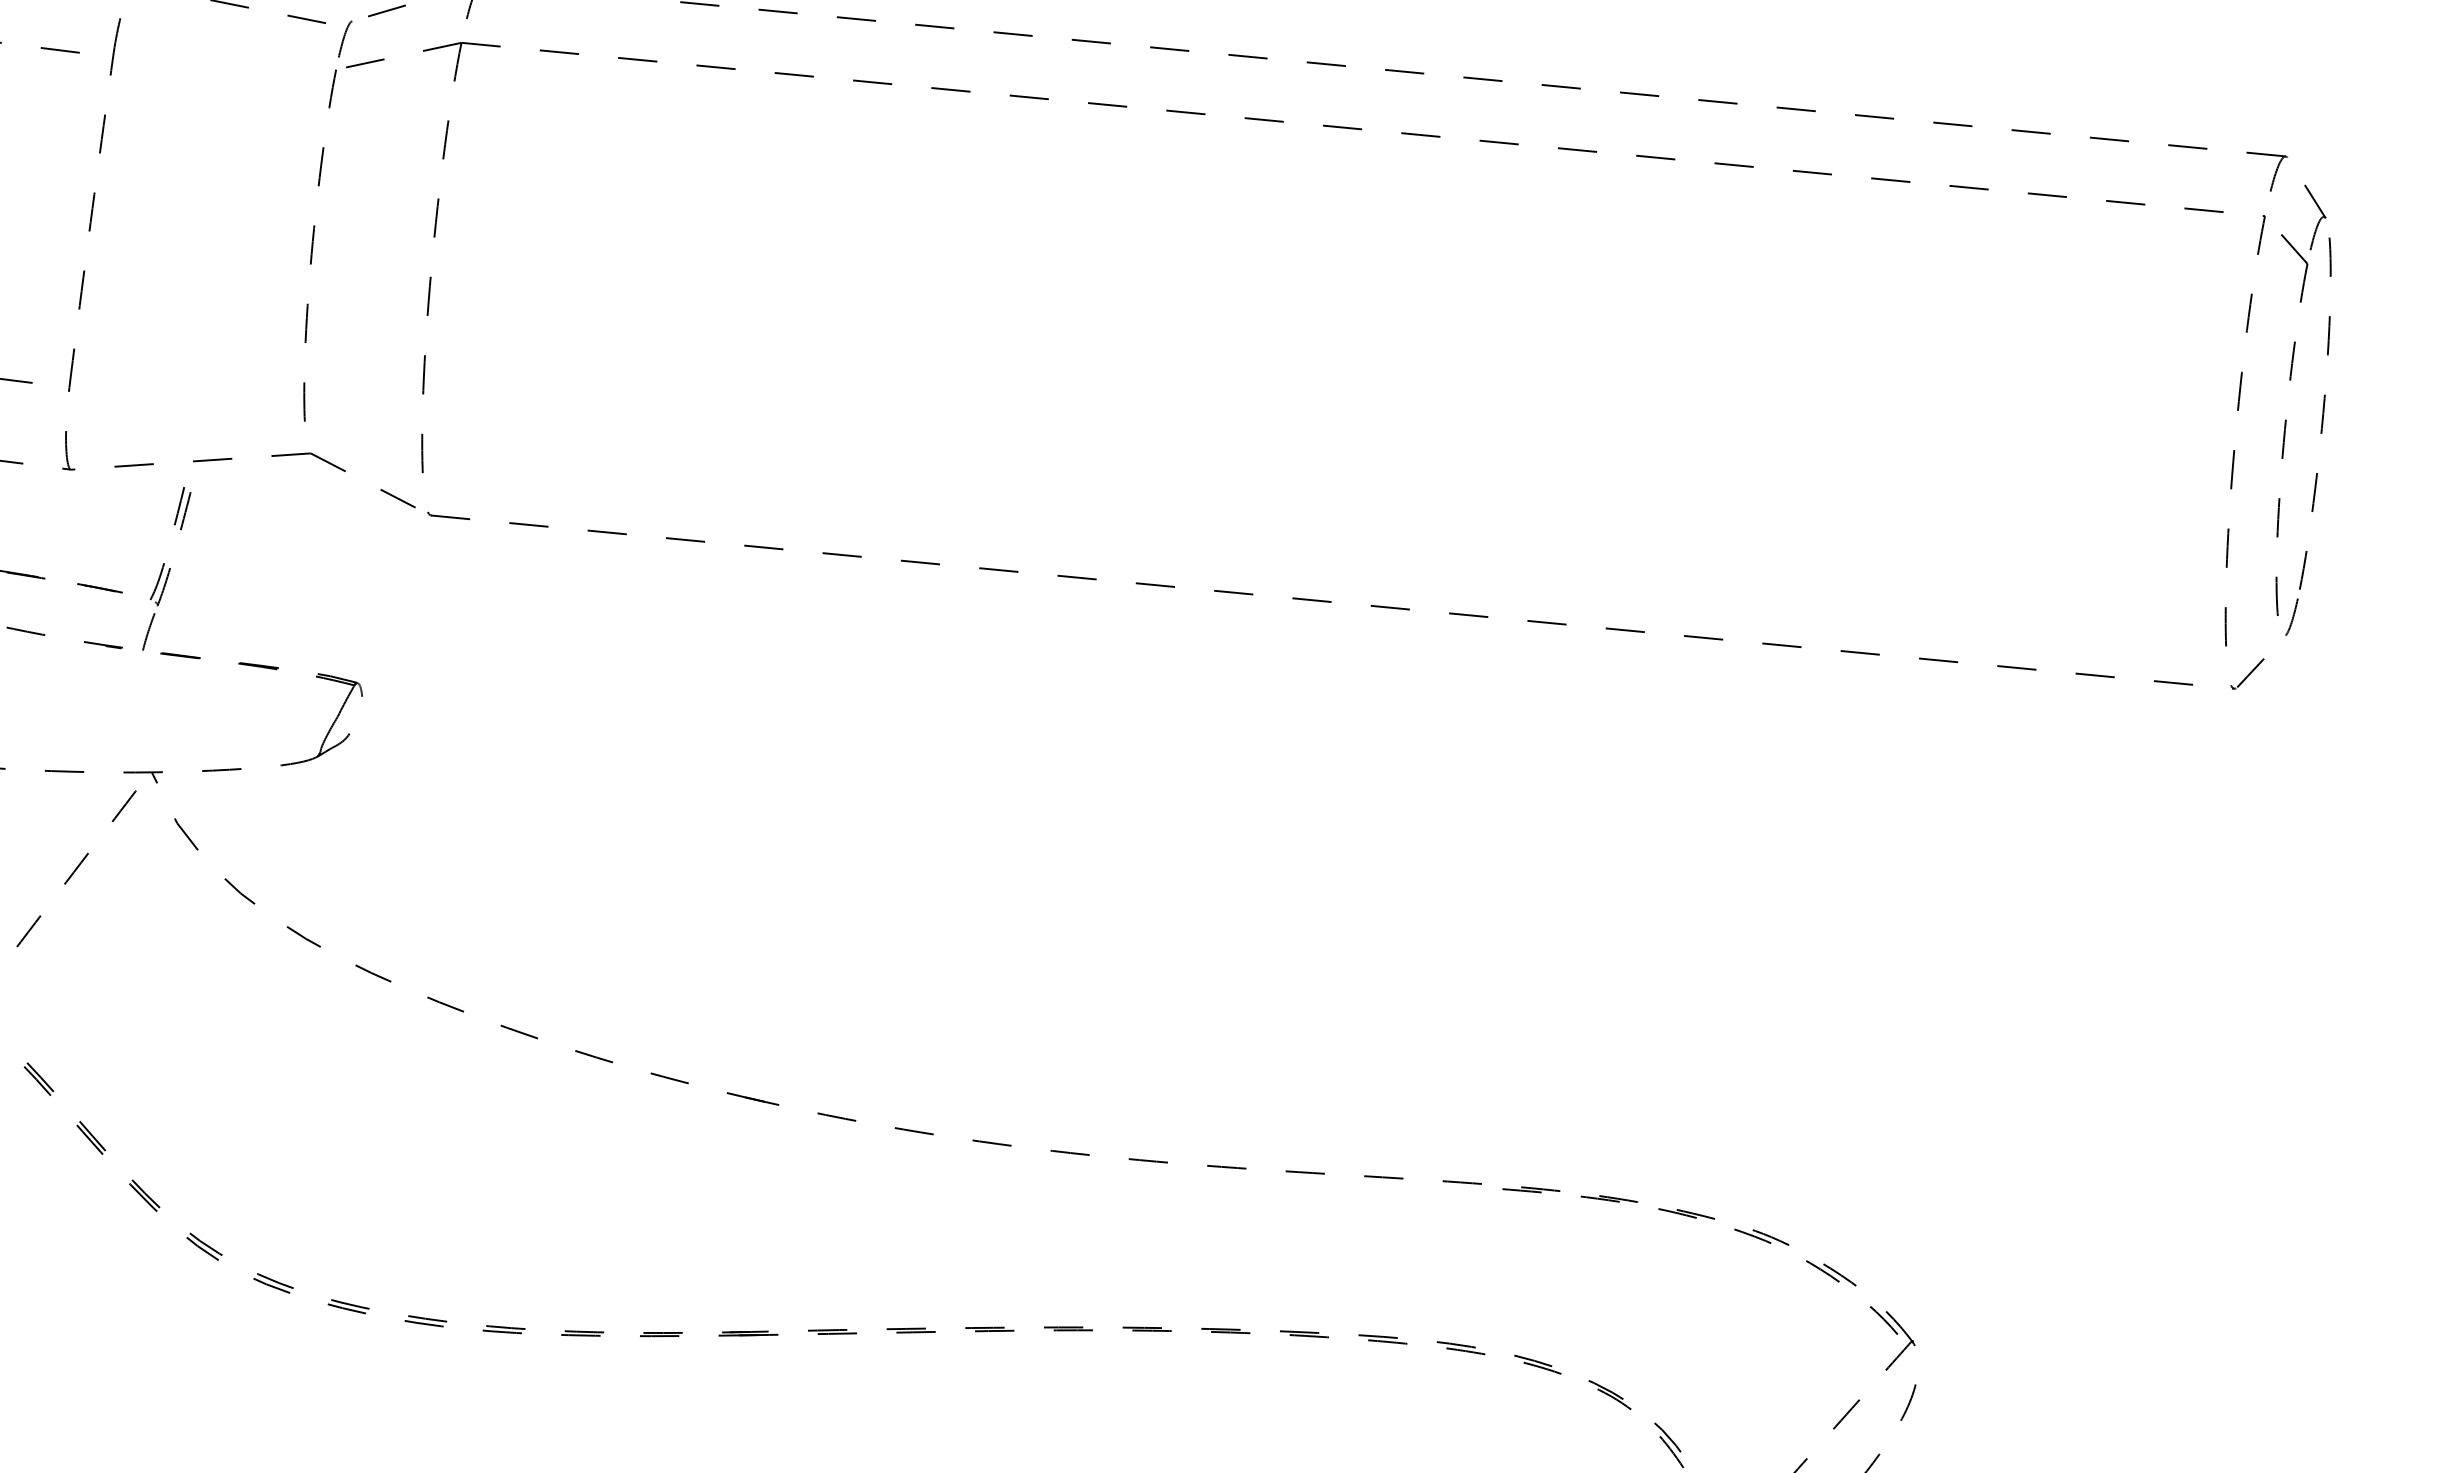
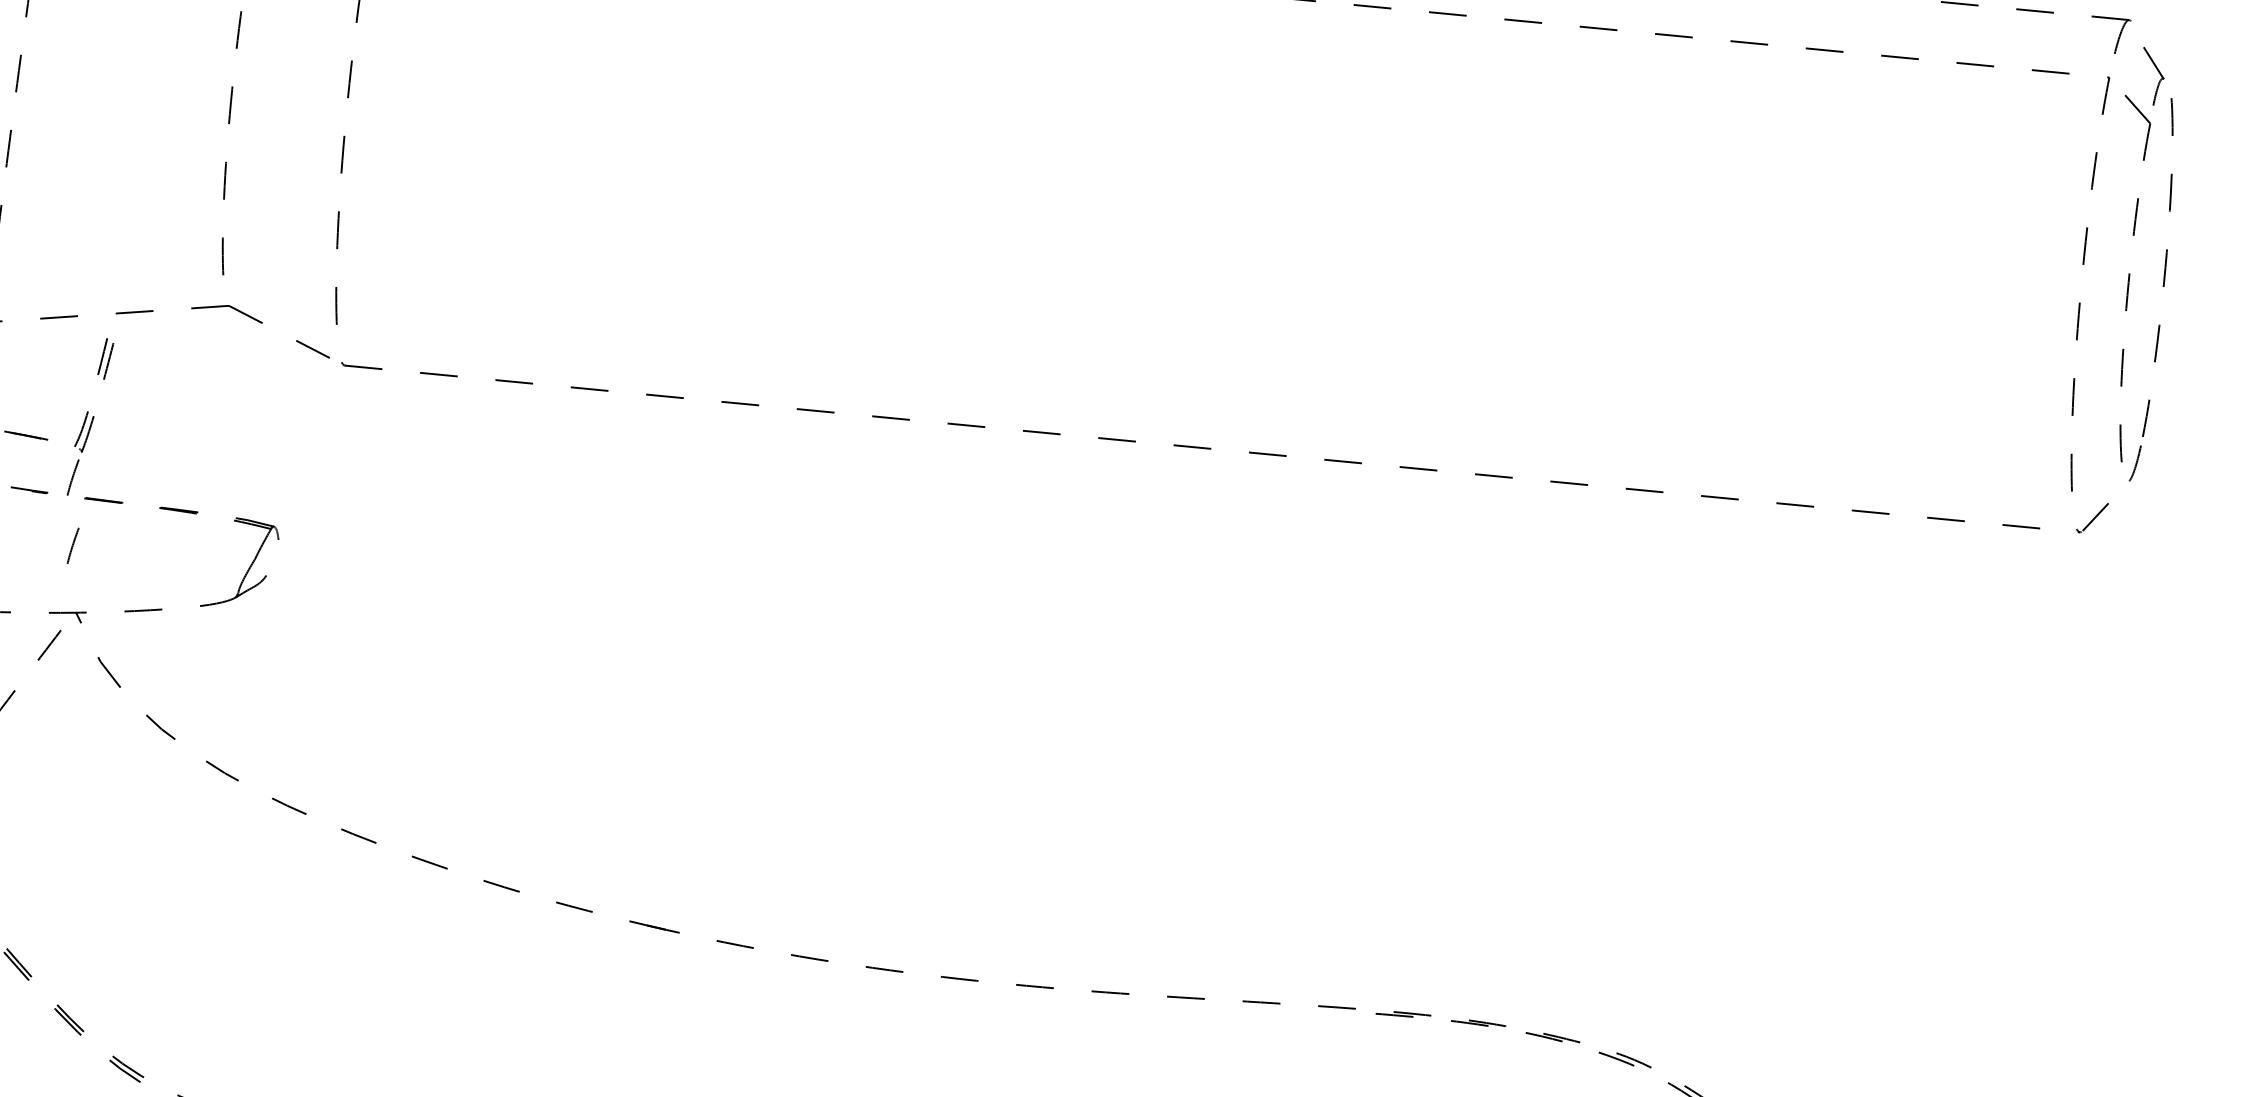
part: (2315, 217) -> (2157, 78), size x0.6
line: (148, 702) -> (72, 545), added

